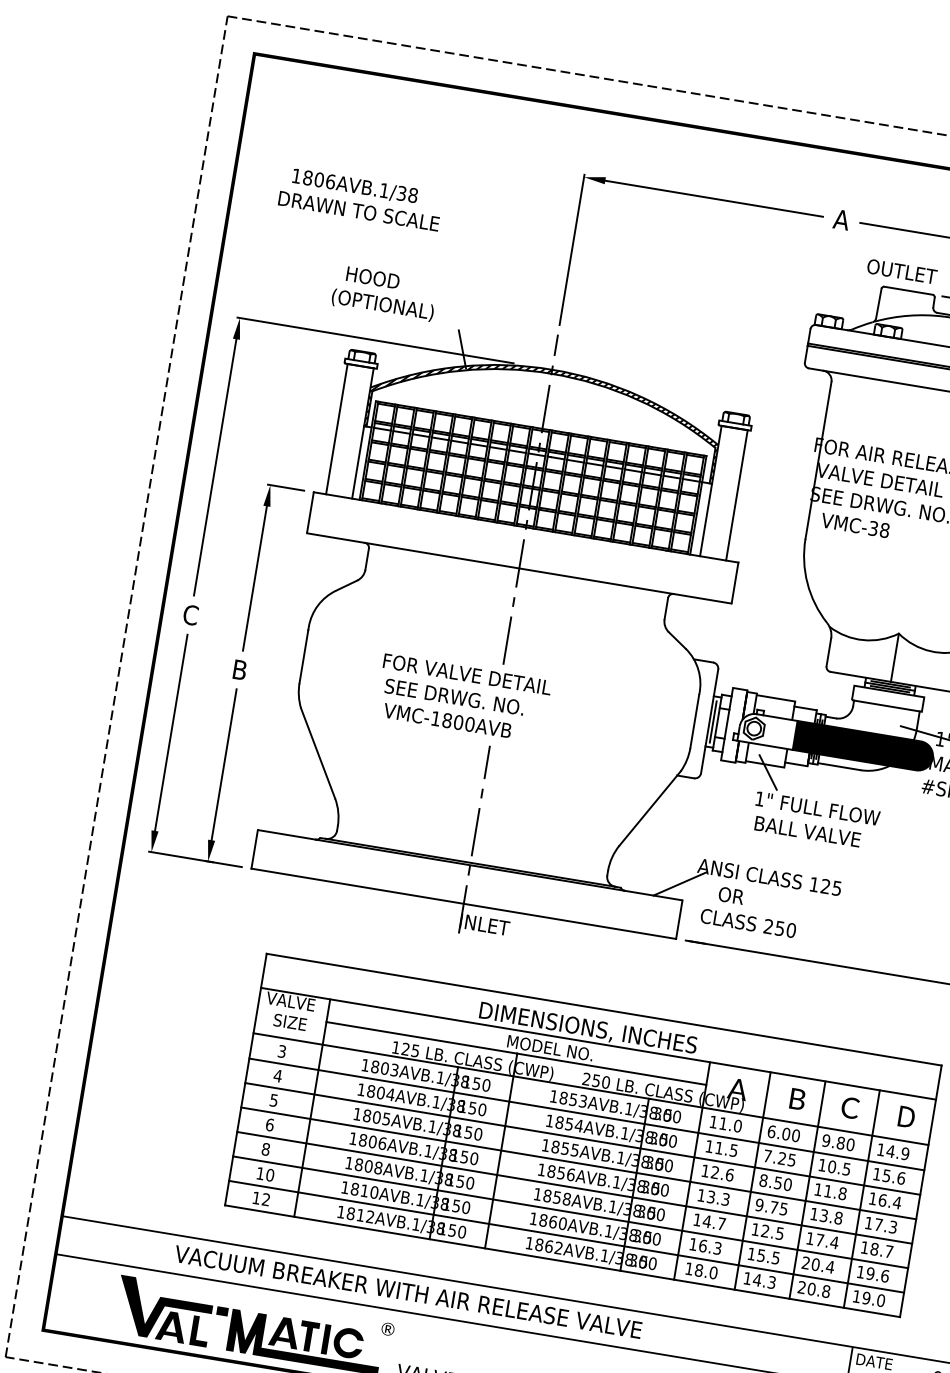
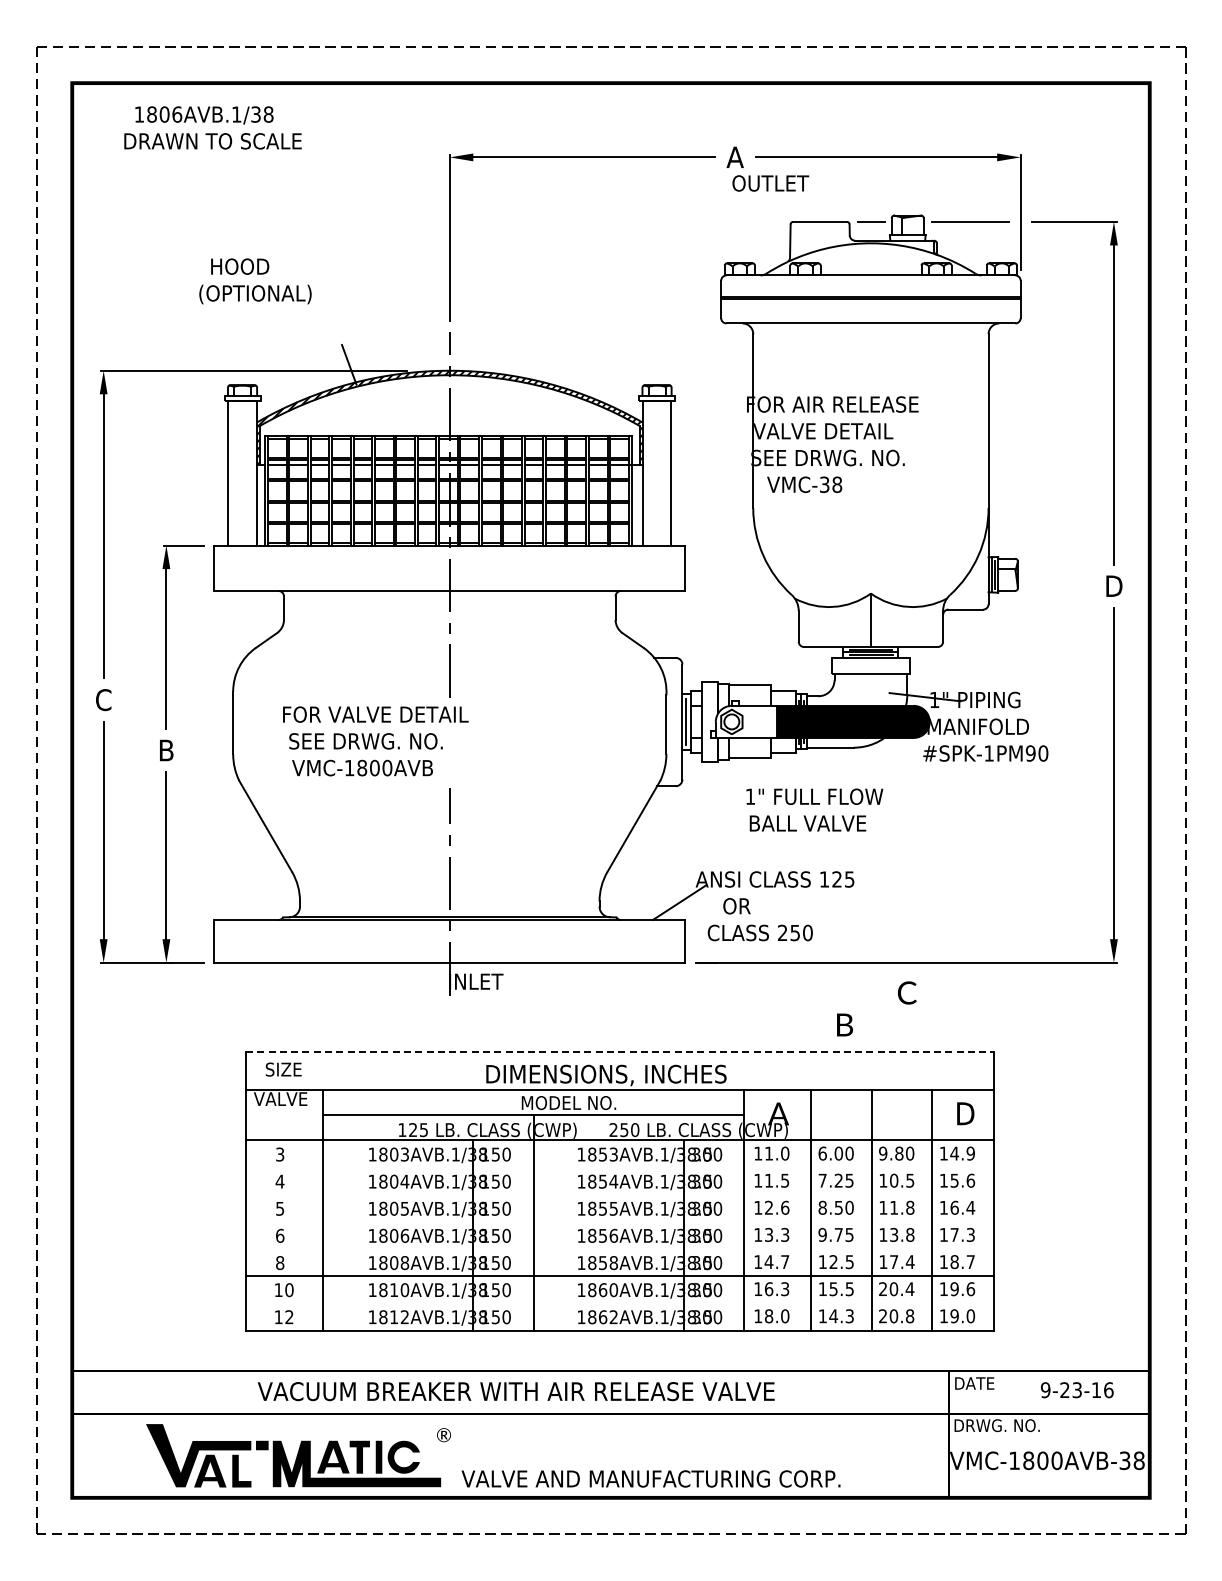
text: (360, 198) -> (212, 127), moved
text: (901, 271) -> (770, 183), moved
text: (384, 293) -> (255, 281), moved
text: (463, 698) -> (375, 741), moved
line: (768, 772) -> (754, 766), removed
line: (604, 1009) -> (620, 1051), solid -> dashed
text: (290, 1022) -> (283, 1069), moved
text: (797, 1098) -> (844, 1024), moved
text: (850, 1107) -> (907, 992), moved
line: (587, 1114) -> (620, 1168), removed
line: (583, 1139) -> (620, 1195), removed
line: (579, 1163) -> (620, 1222), removed
line: (574, 1188) -> (620, 1249), removed
line: (566, 1236) -> (620, 1303), removed
text: (407, 1291) -> (515, 1391), moved

